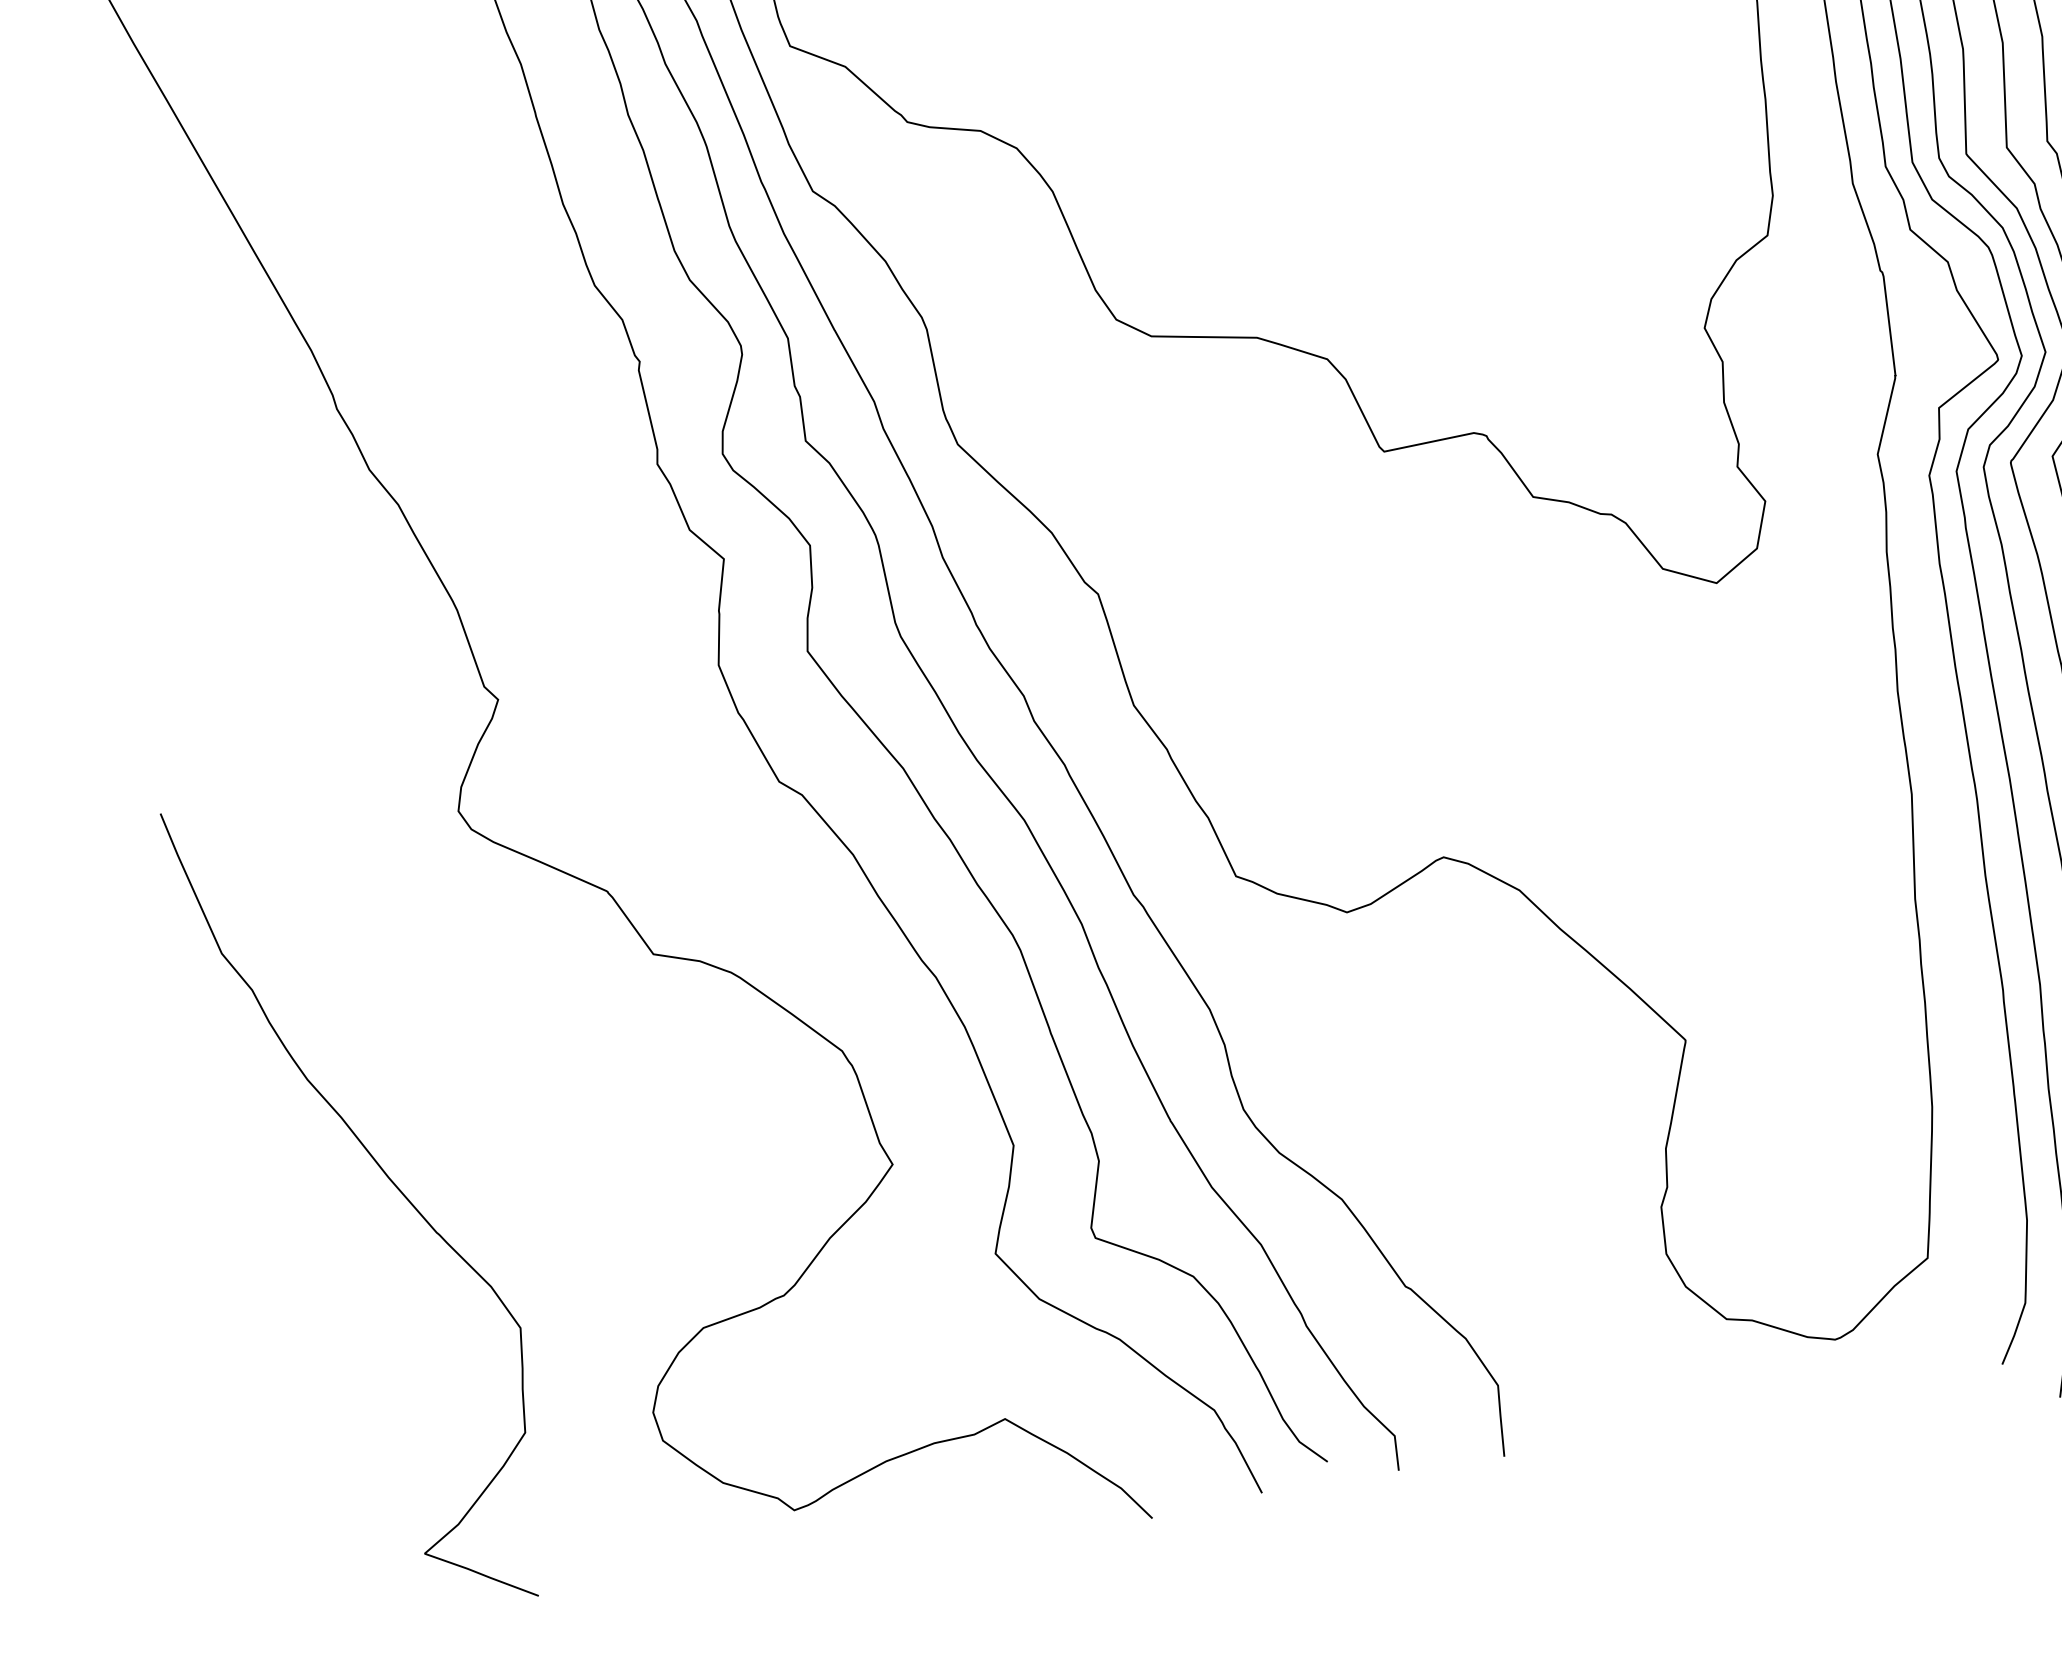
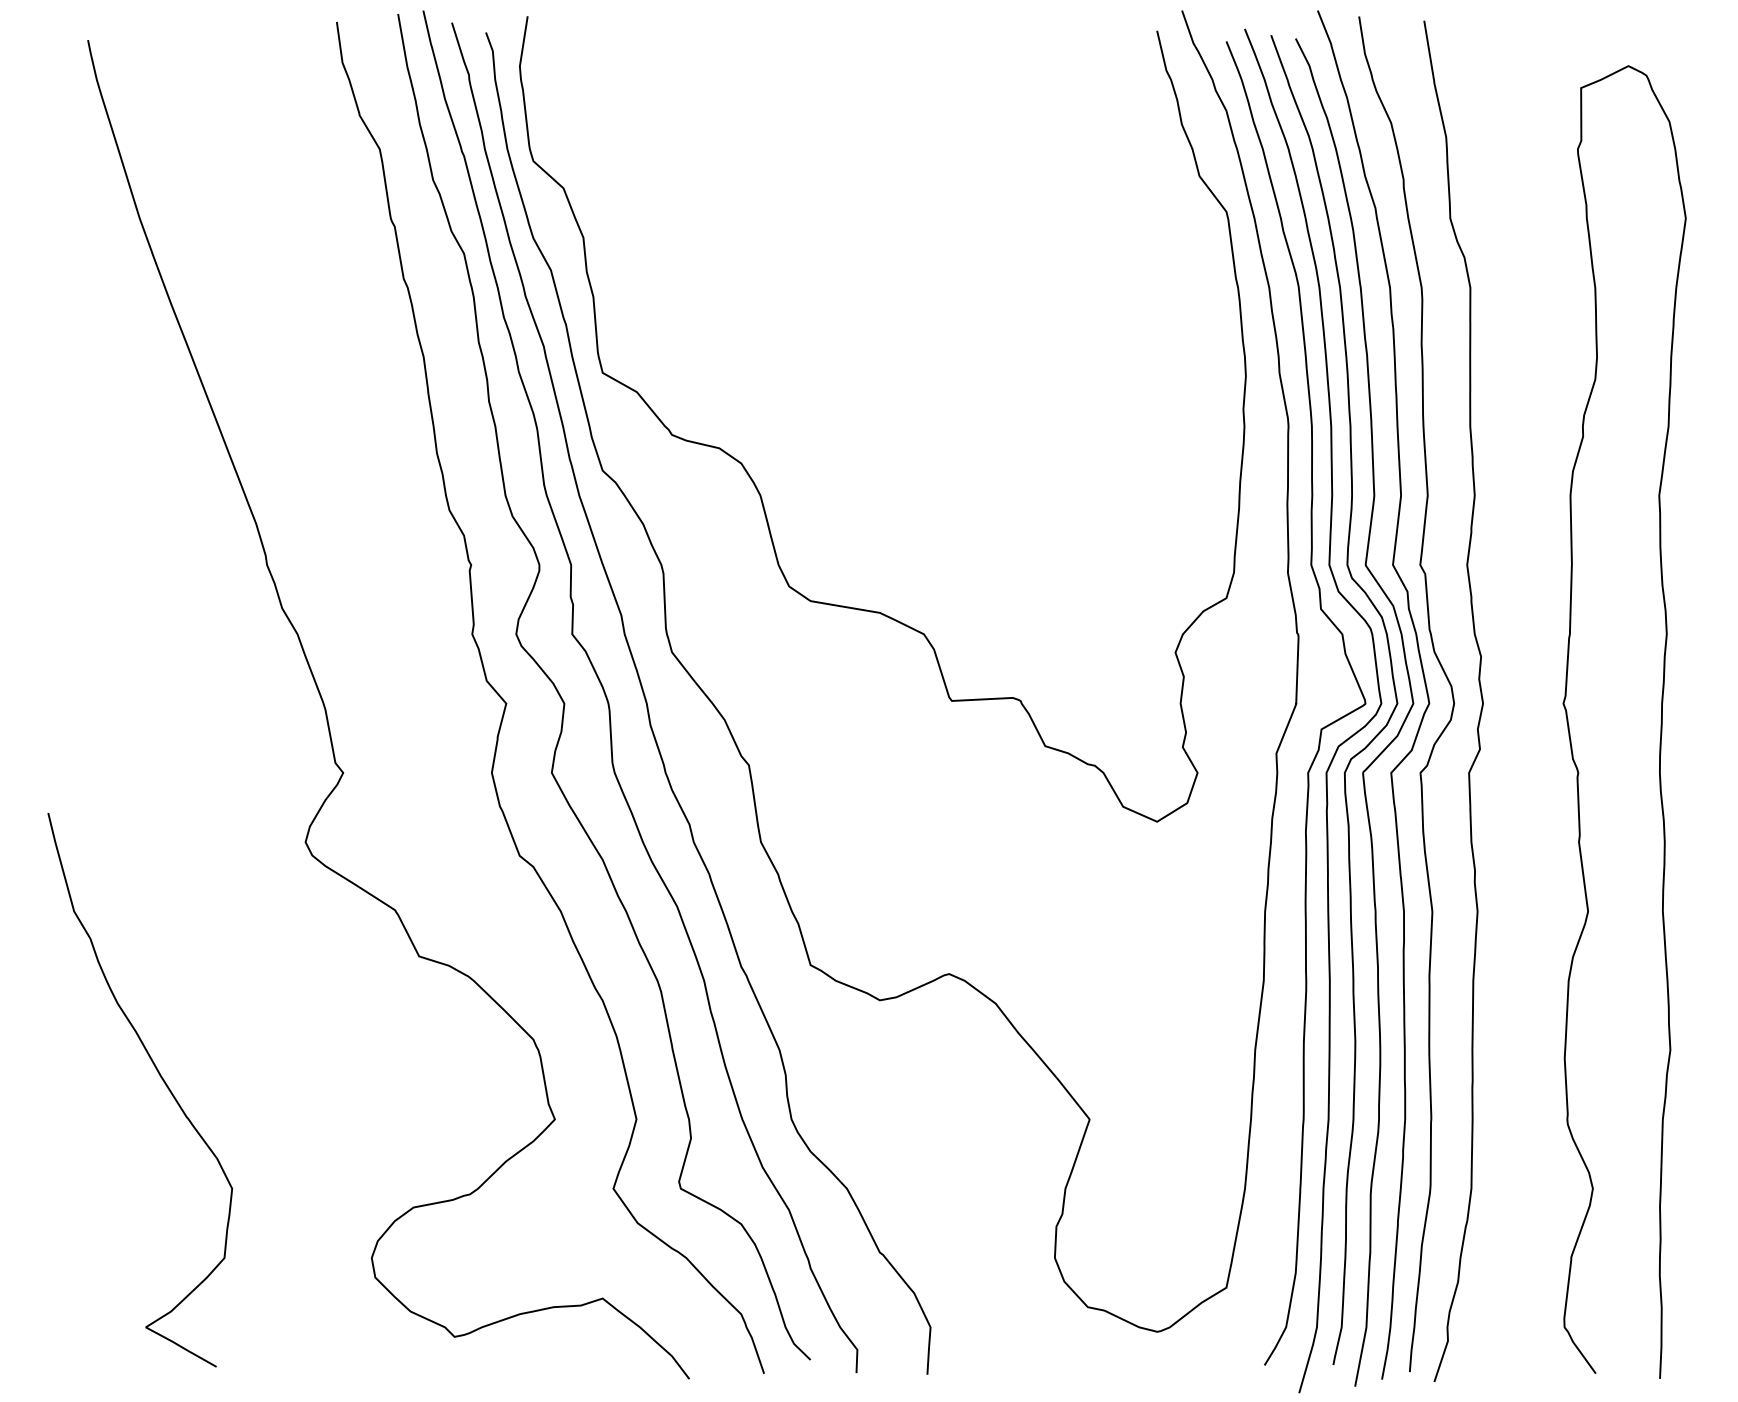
curve: (390, 1182) -> (161, 1079), moved

